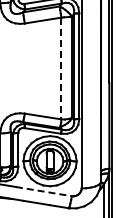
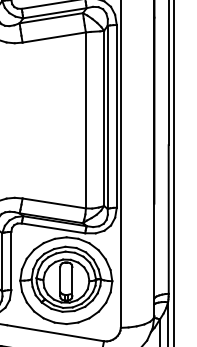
line: (61, 68) -> (86, 120), dashed -> solid
line: (44, 191) -> (56, 333), dashed -> solid

